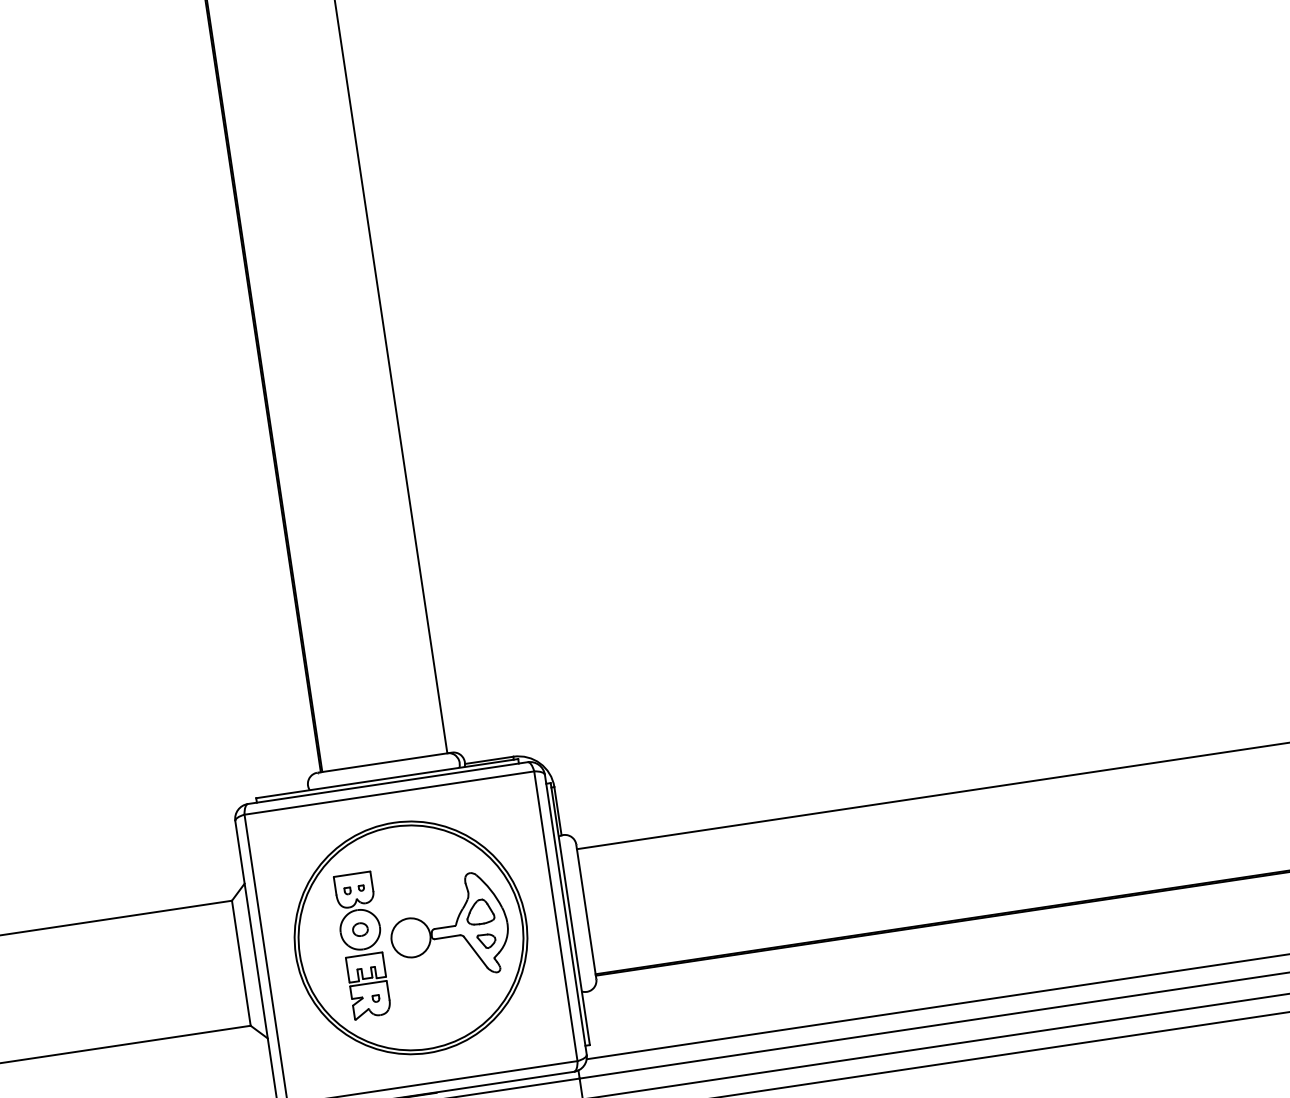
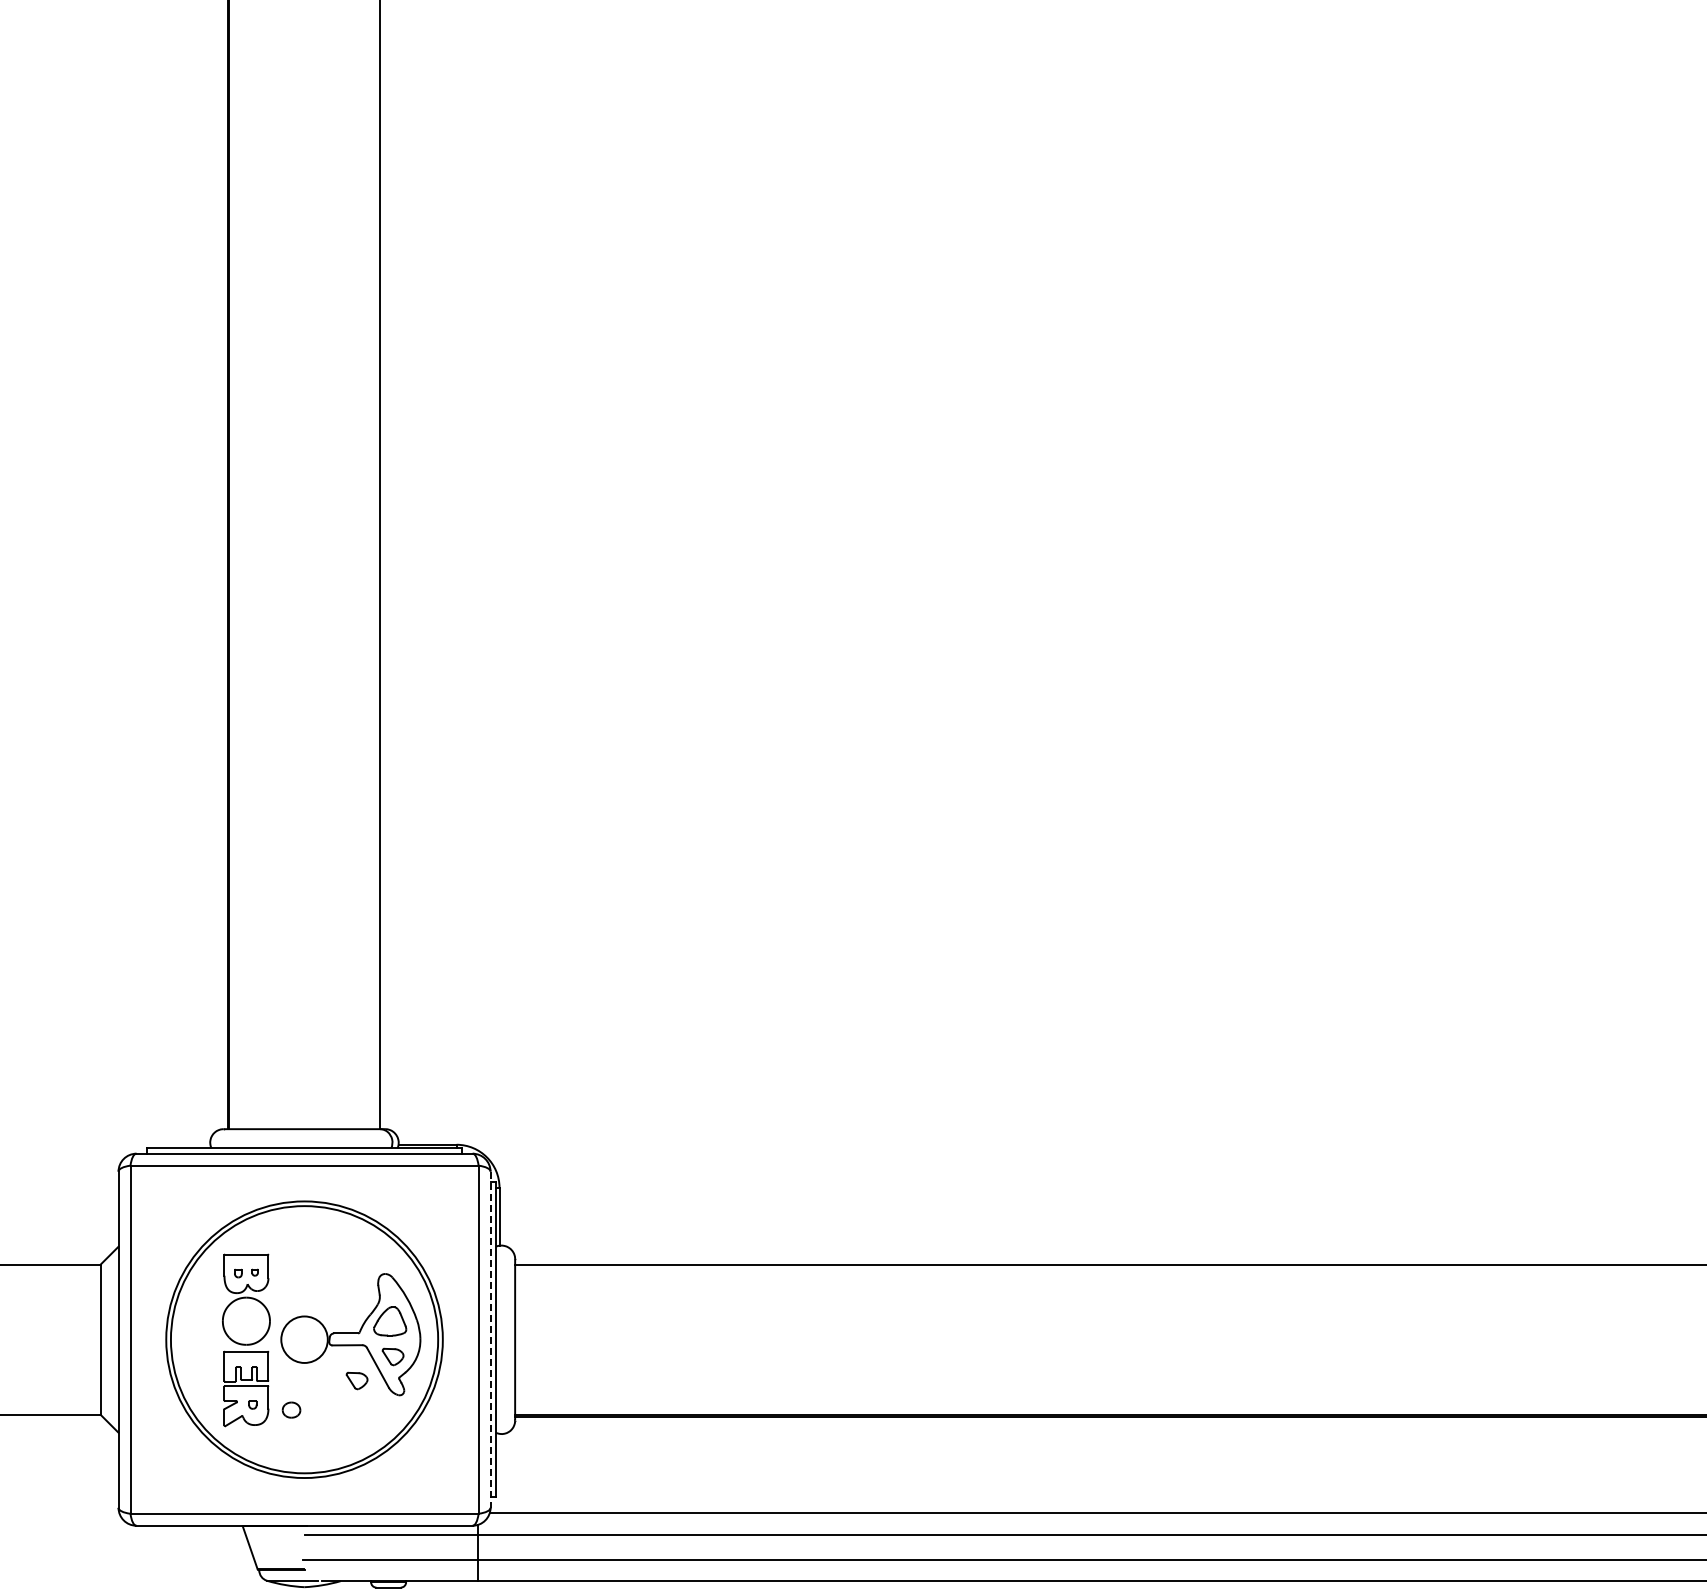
line: (565, 915) -> (490, 1340), solid -> dashed
part: (360, 929) -> (291, 1409), moved
part: (459, 965) -> (356, 1380), added

